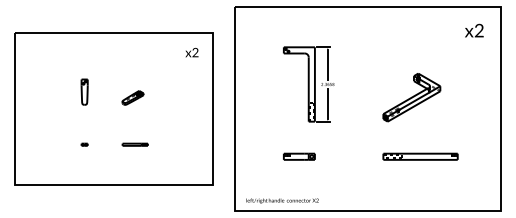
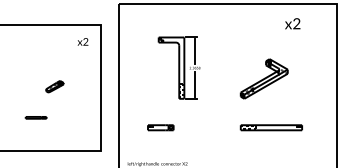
text: (474, 30) -> (292, 23), moved
part: (132, 97) -> (54, 86), moved
part: (299, 156) -> (160, 127), moved

